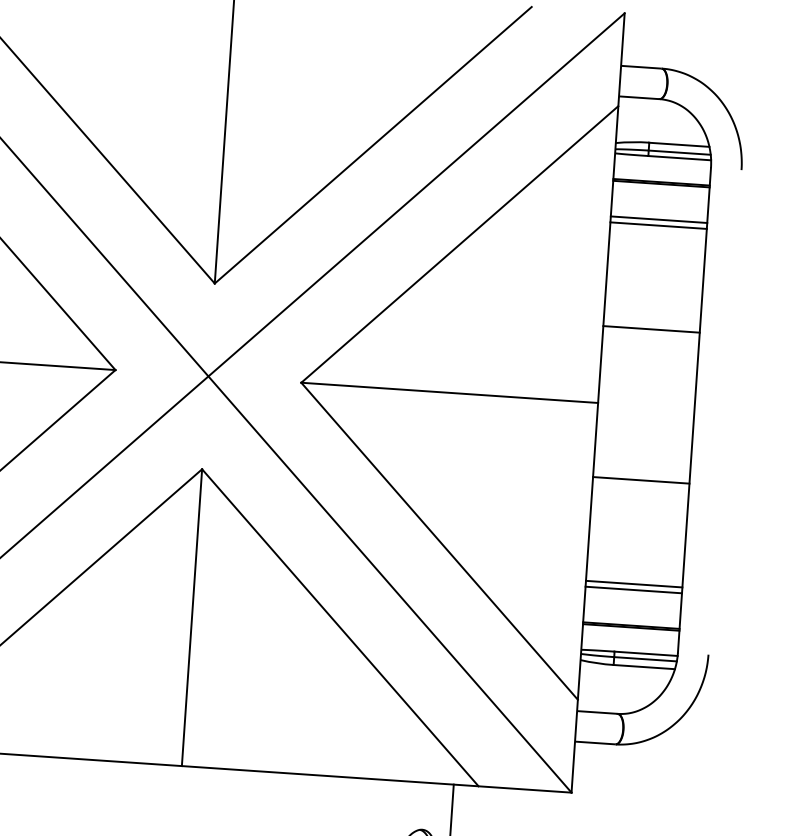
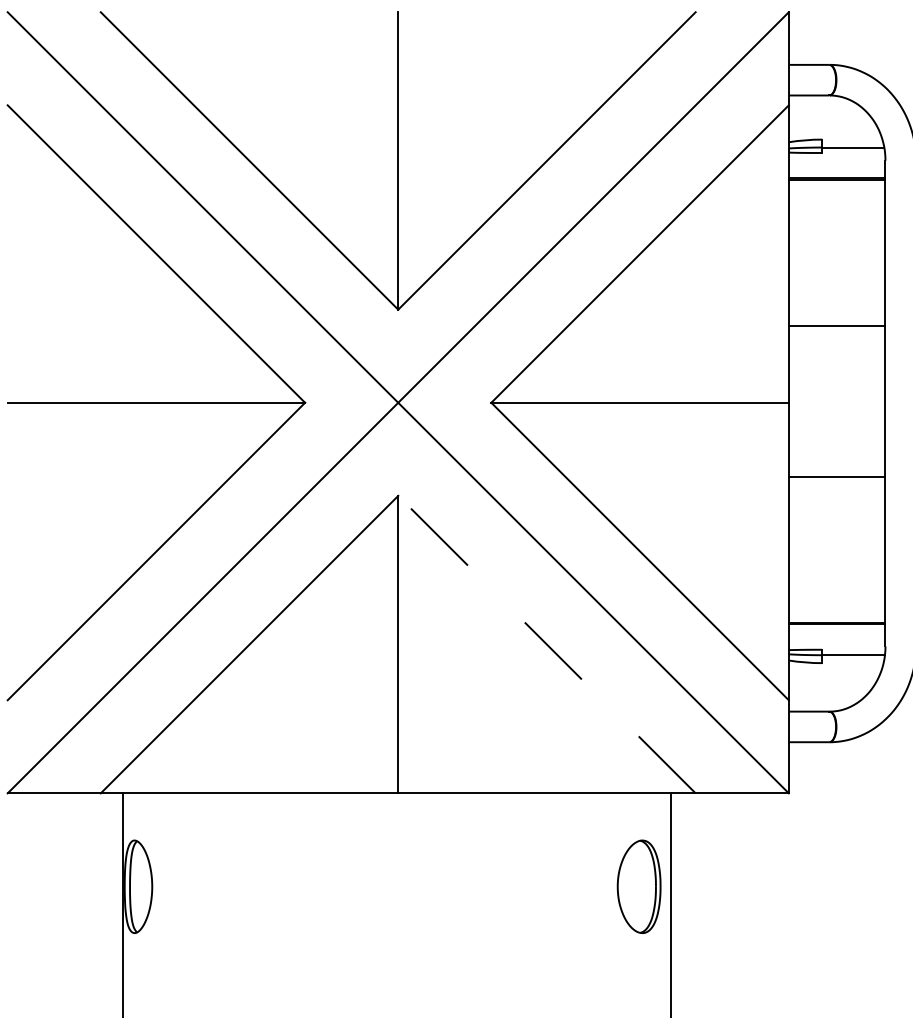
line: (679, 144) -> (852, 139), removed
line: (679, 157) -> (853, 152), removed
line: (658, 219) -> (836, 215), removed
line: (657, 225) -> (836, 221), removed
line: (633, 584) -> (836, 581), removed
line: (633, 589) -> (836, 586), removed
line: (339, 627) -> (546, 644), solid -> dashed
line: (645, 653) -> (853, 649), removed
line: (643, 667) -> (852, 663), removed

